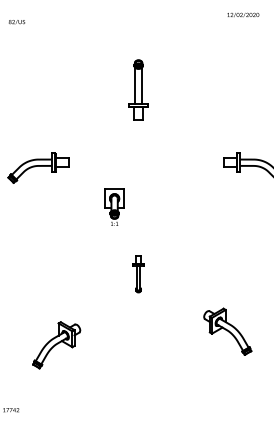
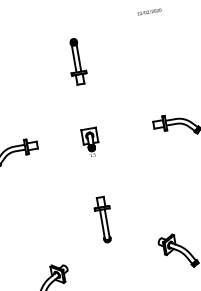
part: (138, 89) -> (76, 61), moved
part: (114, 206) -> (90, 142), moved
part: (138, 274) -> (104, 219), size x1.67

